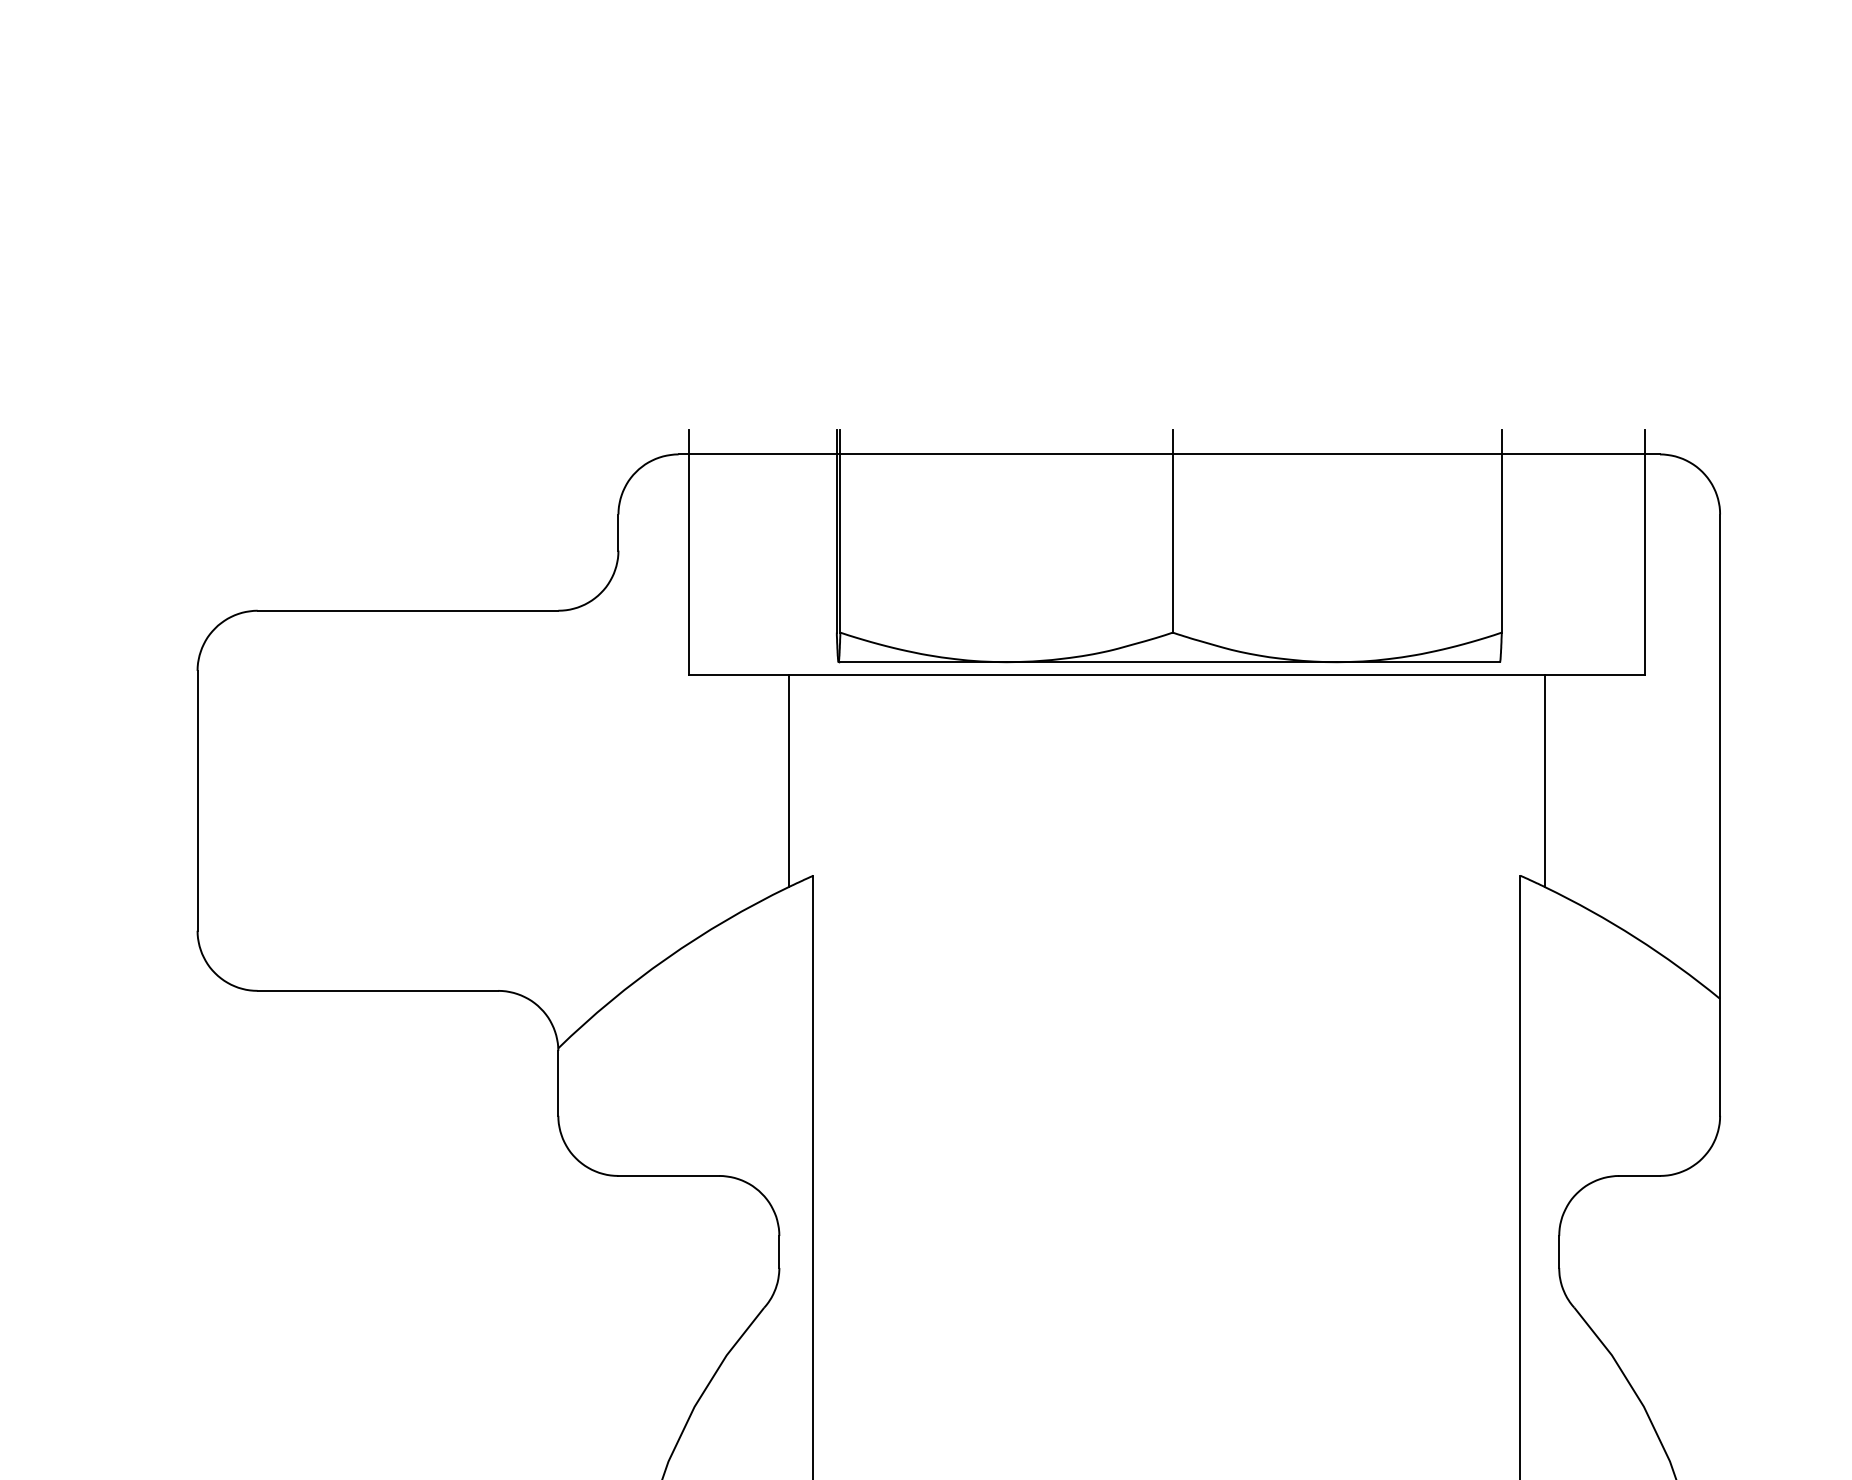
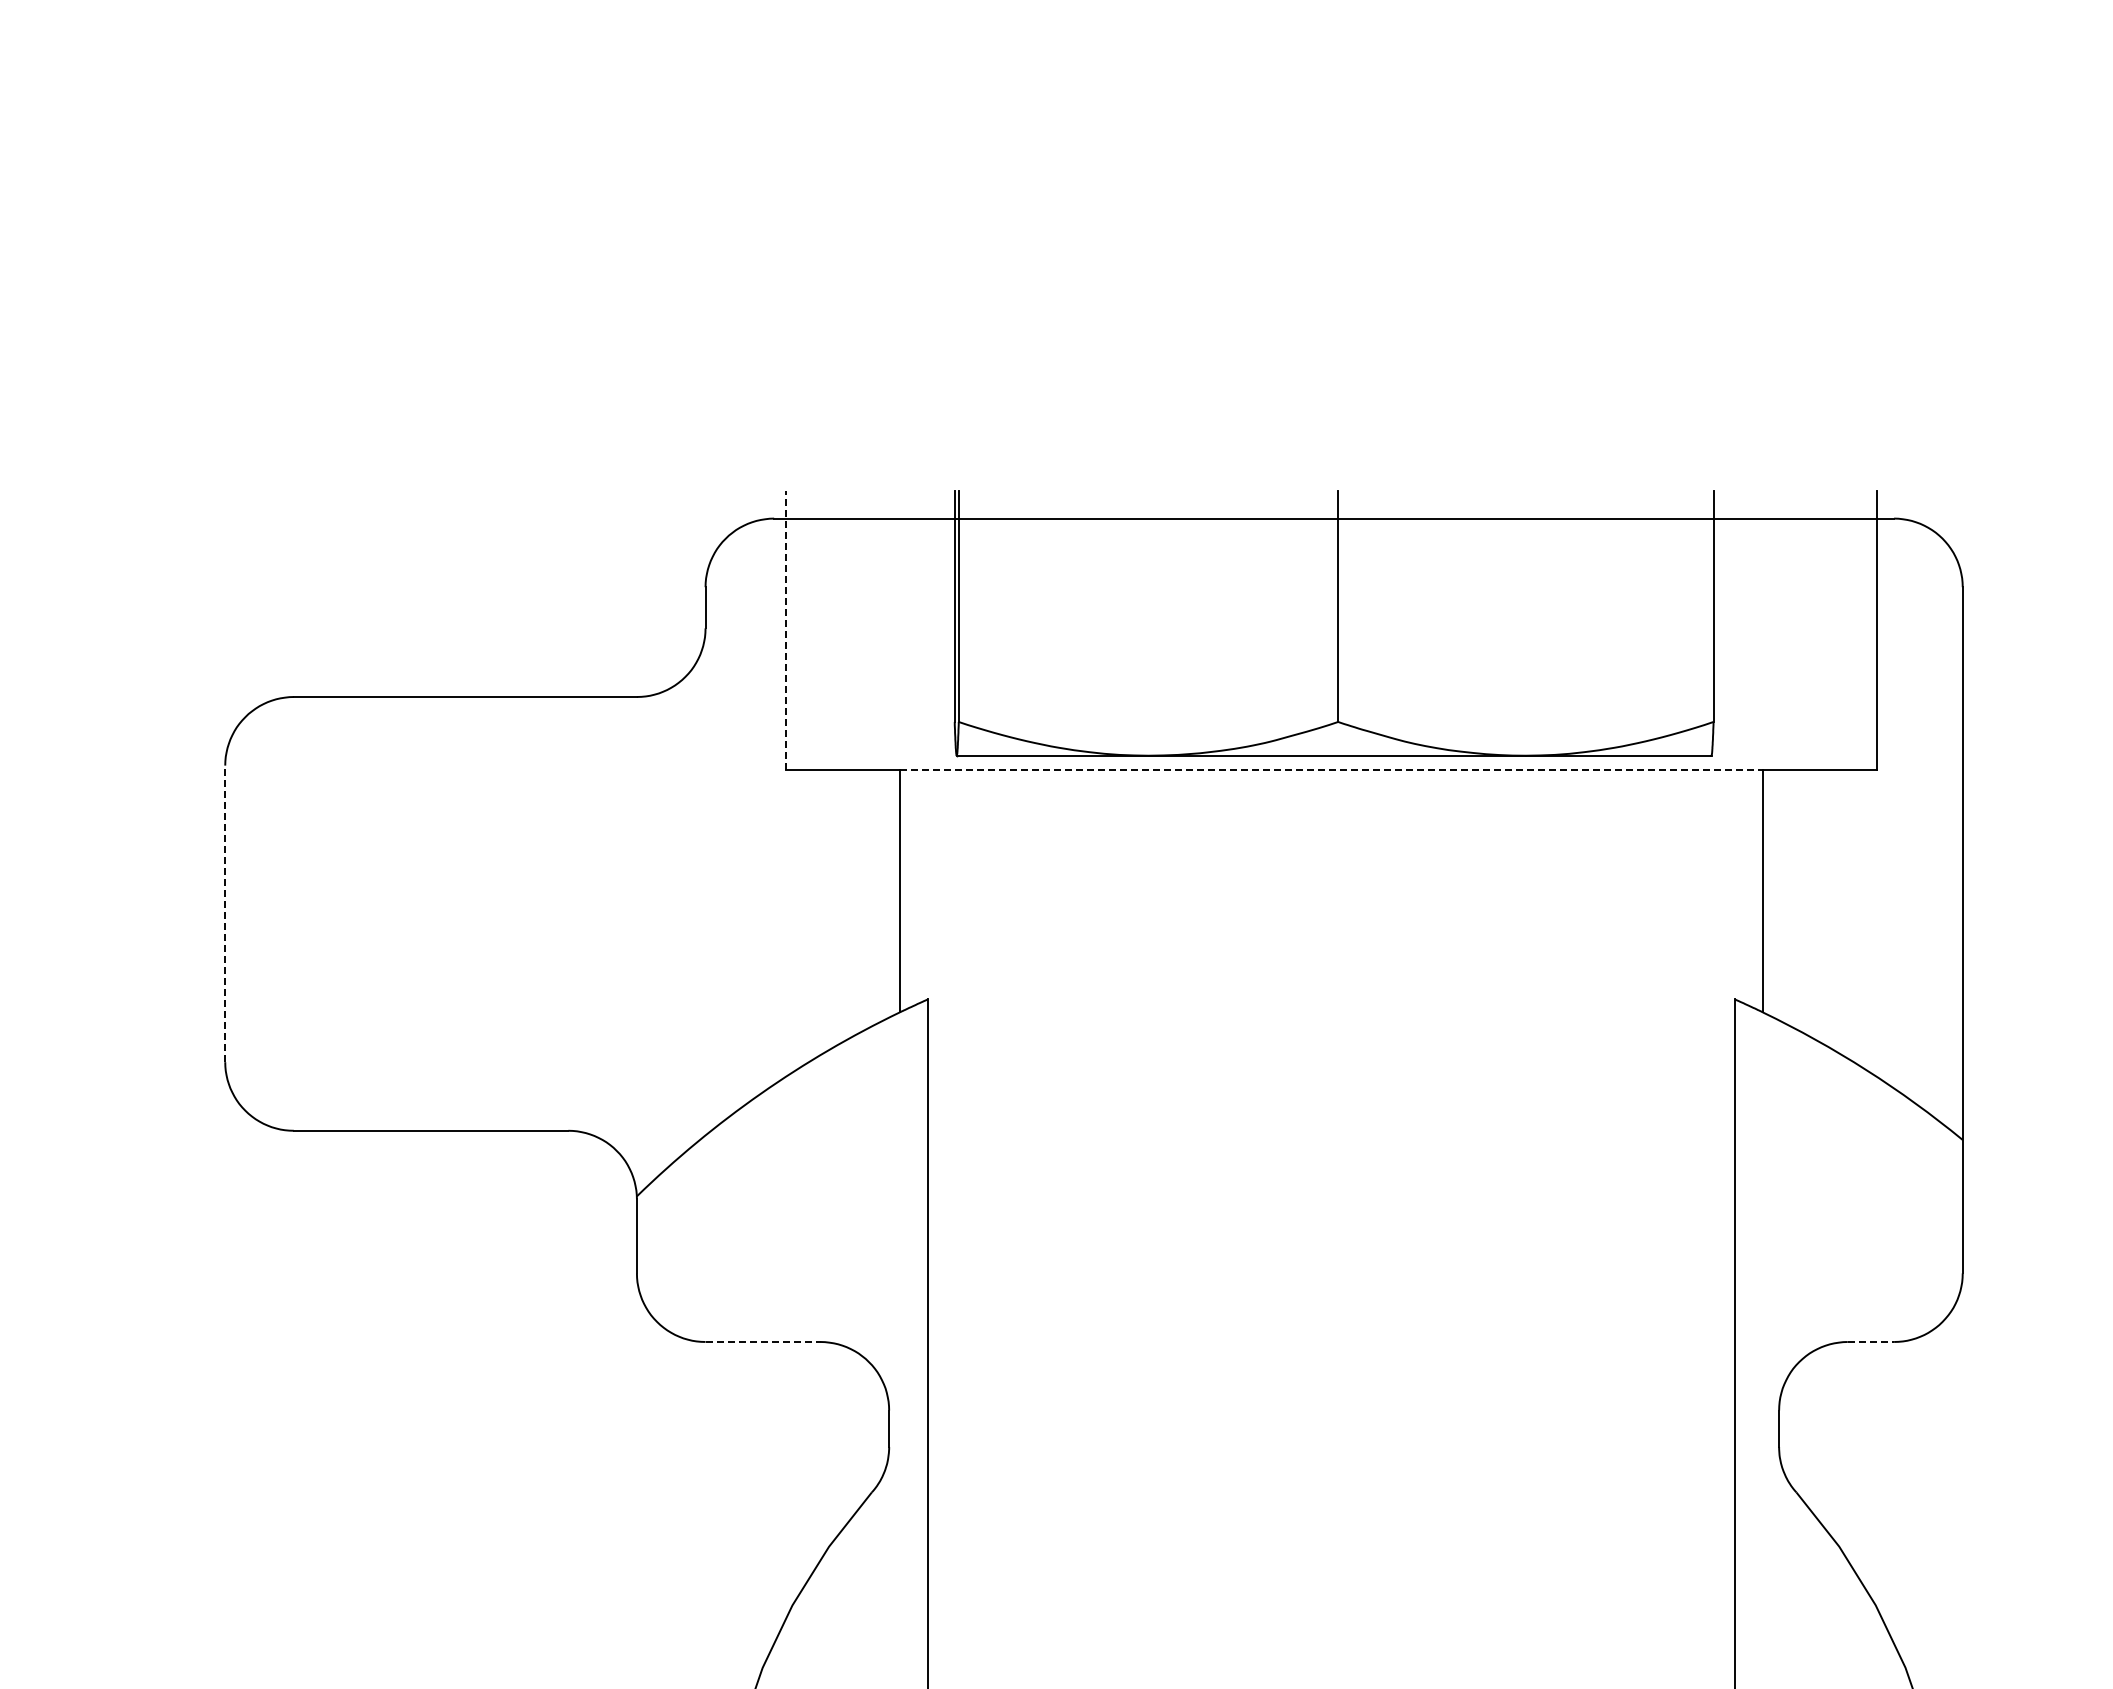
line: (688, 552) -> (785, 630), solid -> dashed
line: (1166, 674) -> (1331, 769), solid -> dashed
line: (197, 800) -> (225, 913), solid -> dashed
line: (669, 1175) -> (763, 1341), solid -> dashed
line: (1640, 1175) -> (1871, 1341), solid -> dashed

